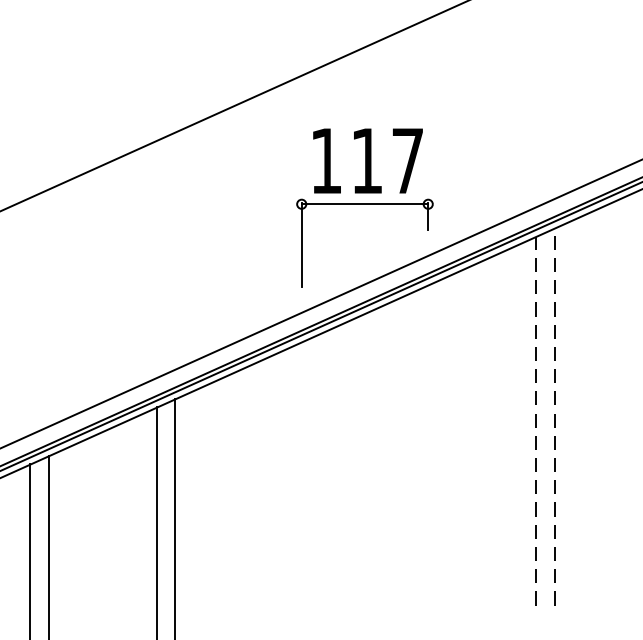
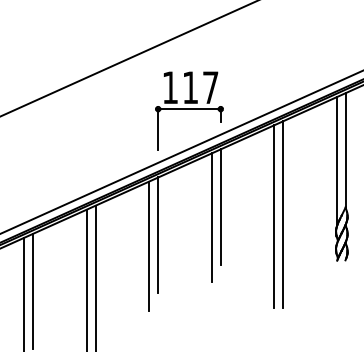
line: (427, 401) -> (220, 206), added
line: (554, 415) -> (283, 213), dashed -> solid
line: (536, 419) -> (274, 215), dashed -> solid
line: (409, 423) -> (211, 217), added
line: (302, 457) -> (158, 234), added
line: (284, 479) -> (149, 245), added

